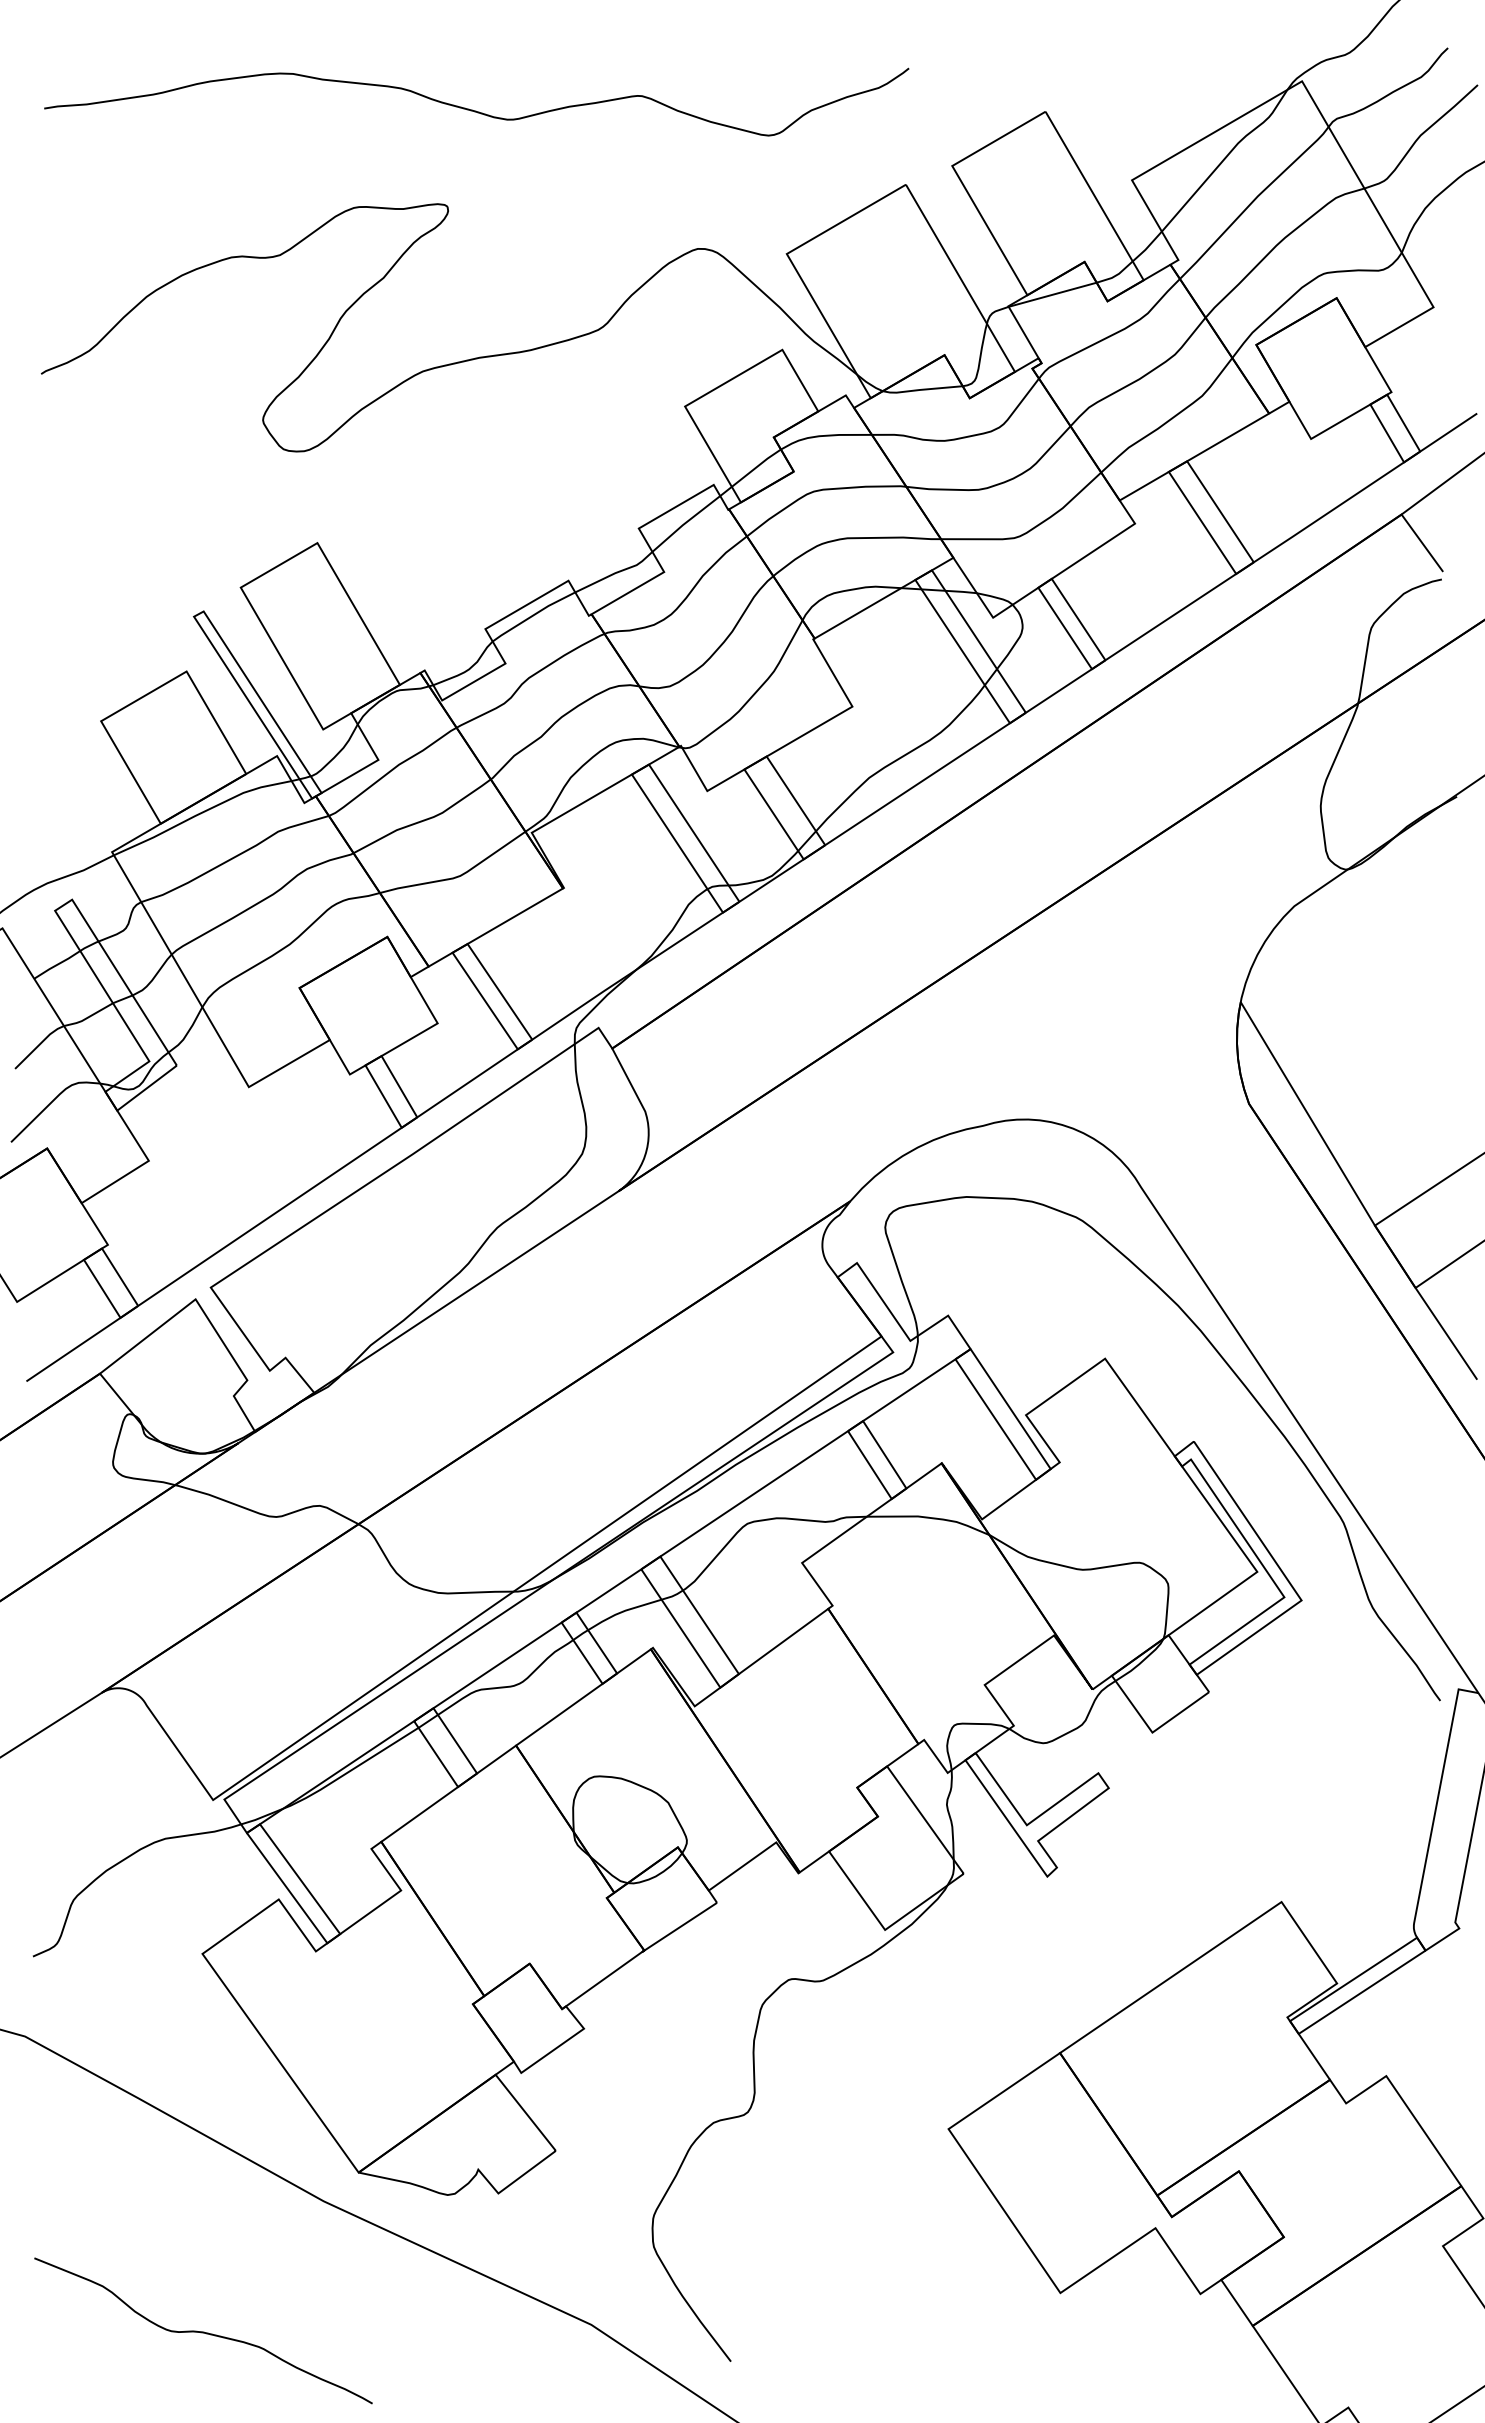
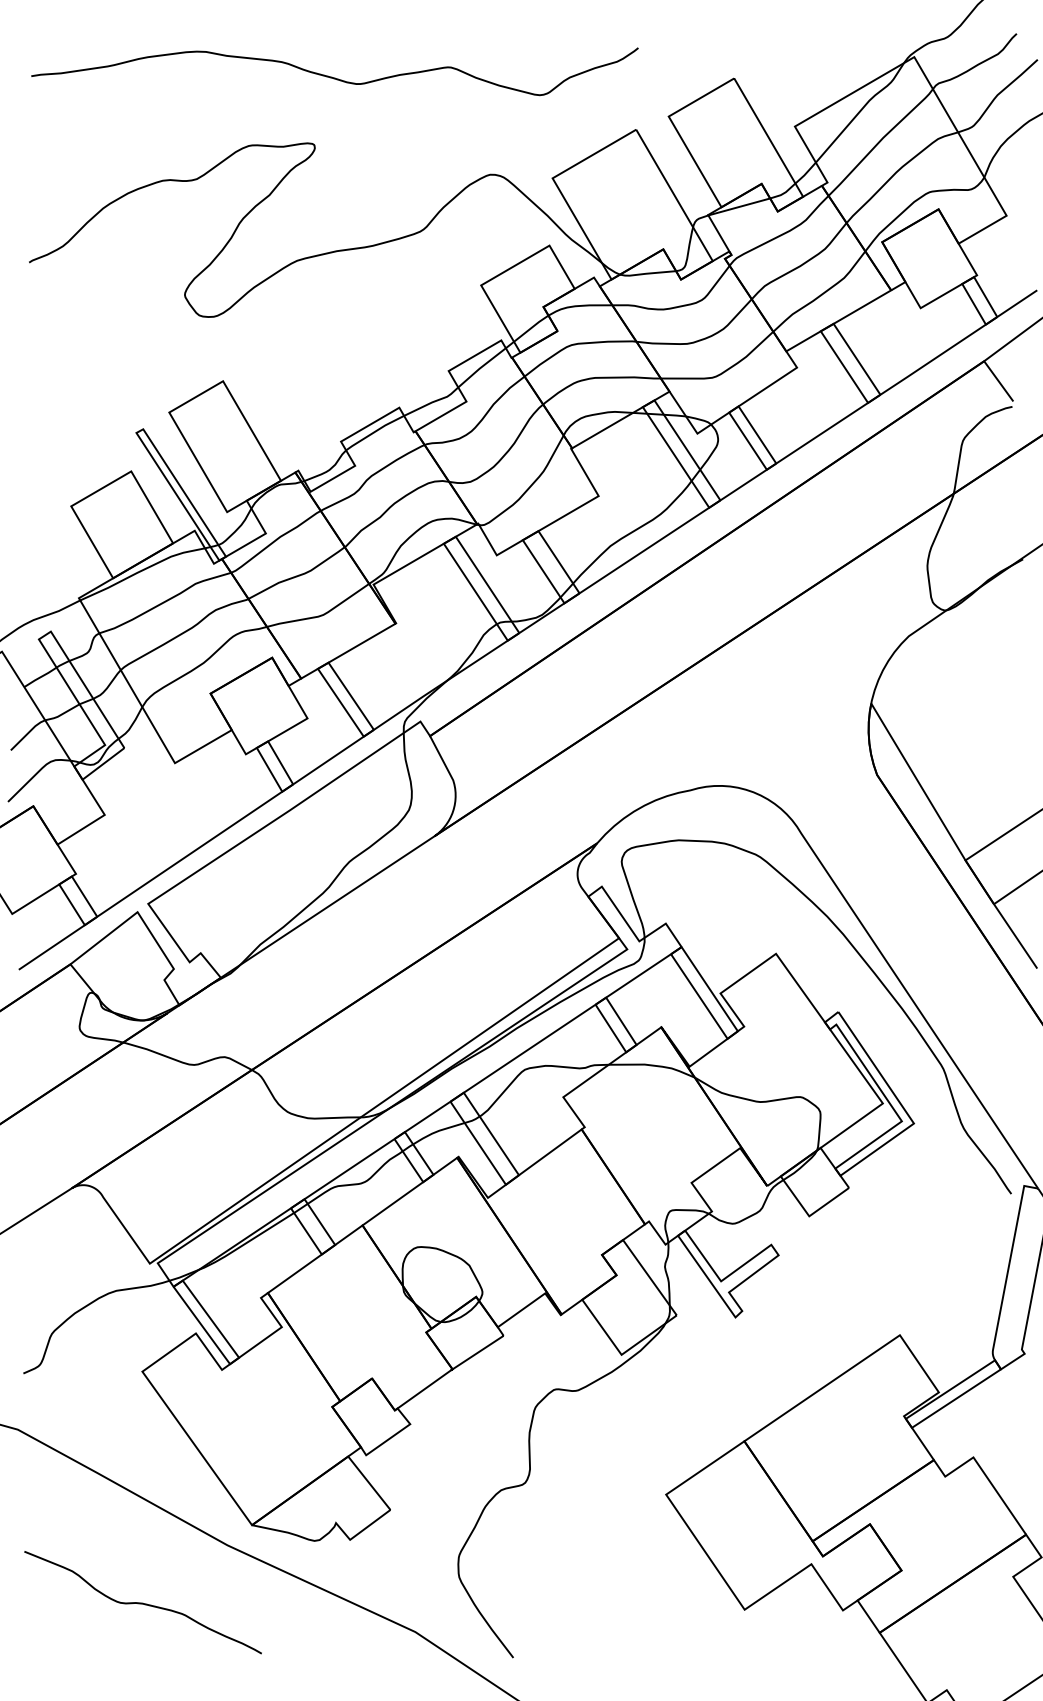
curve: (203, 2331) -> (143, 1603), moved

